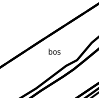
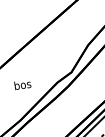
text: (54, 51) -> (22, 84), moved

